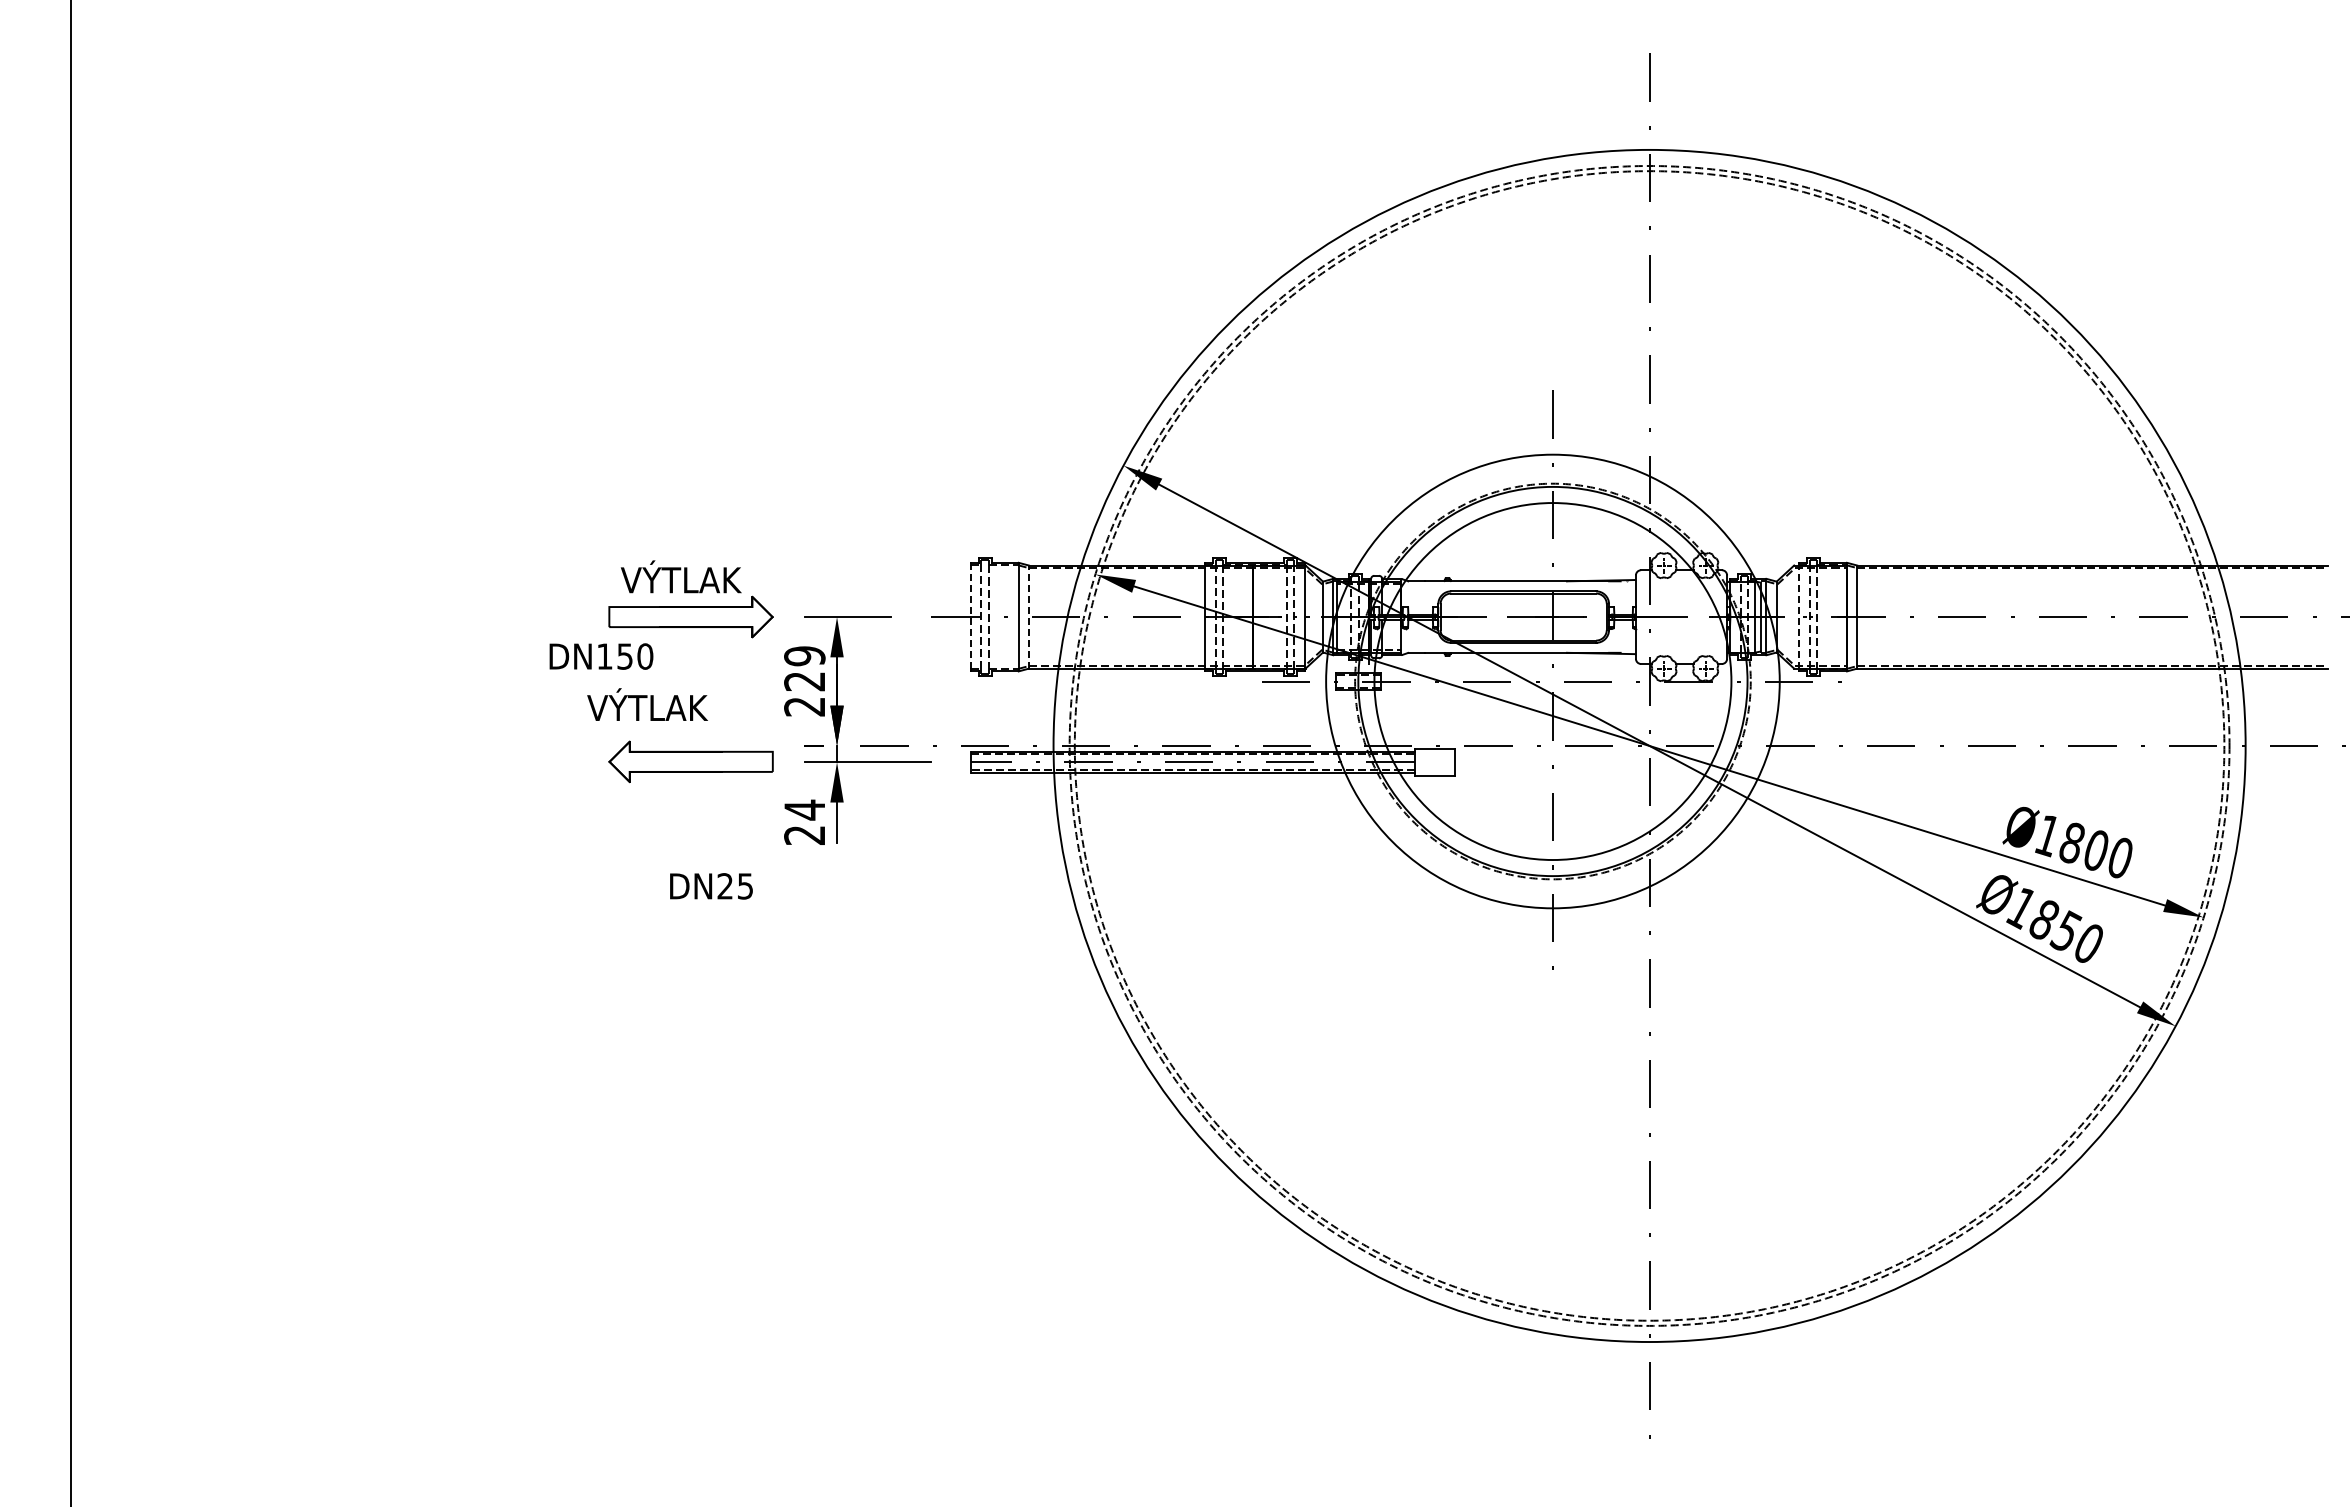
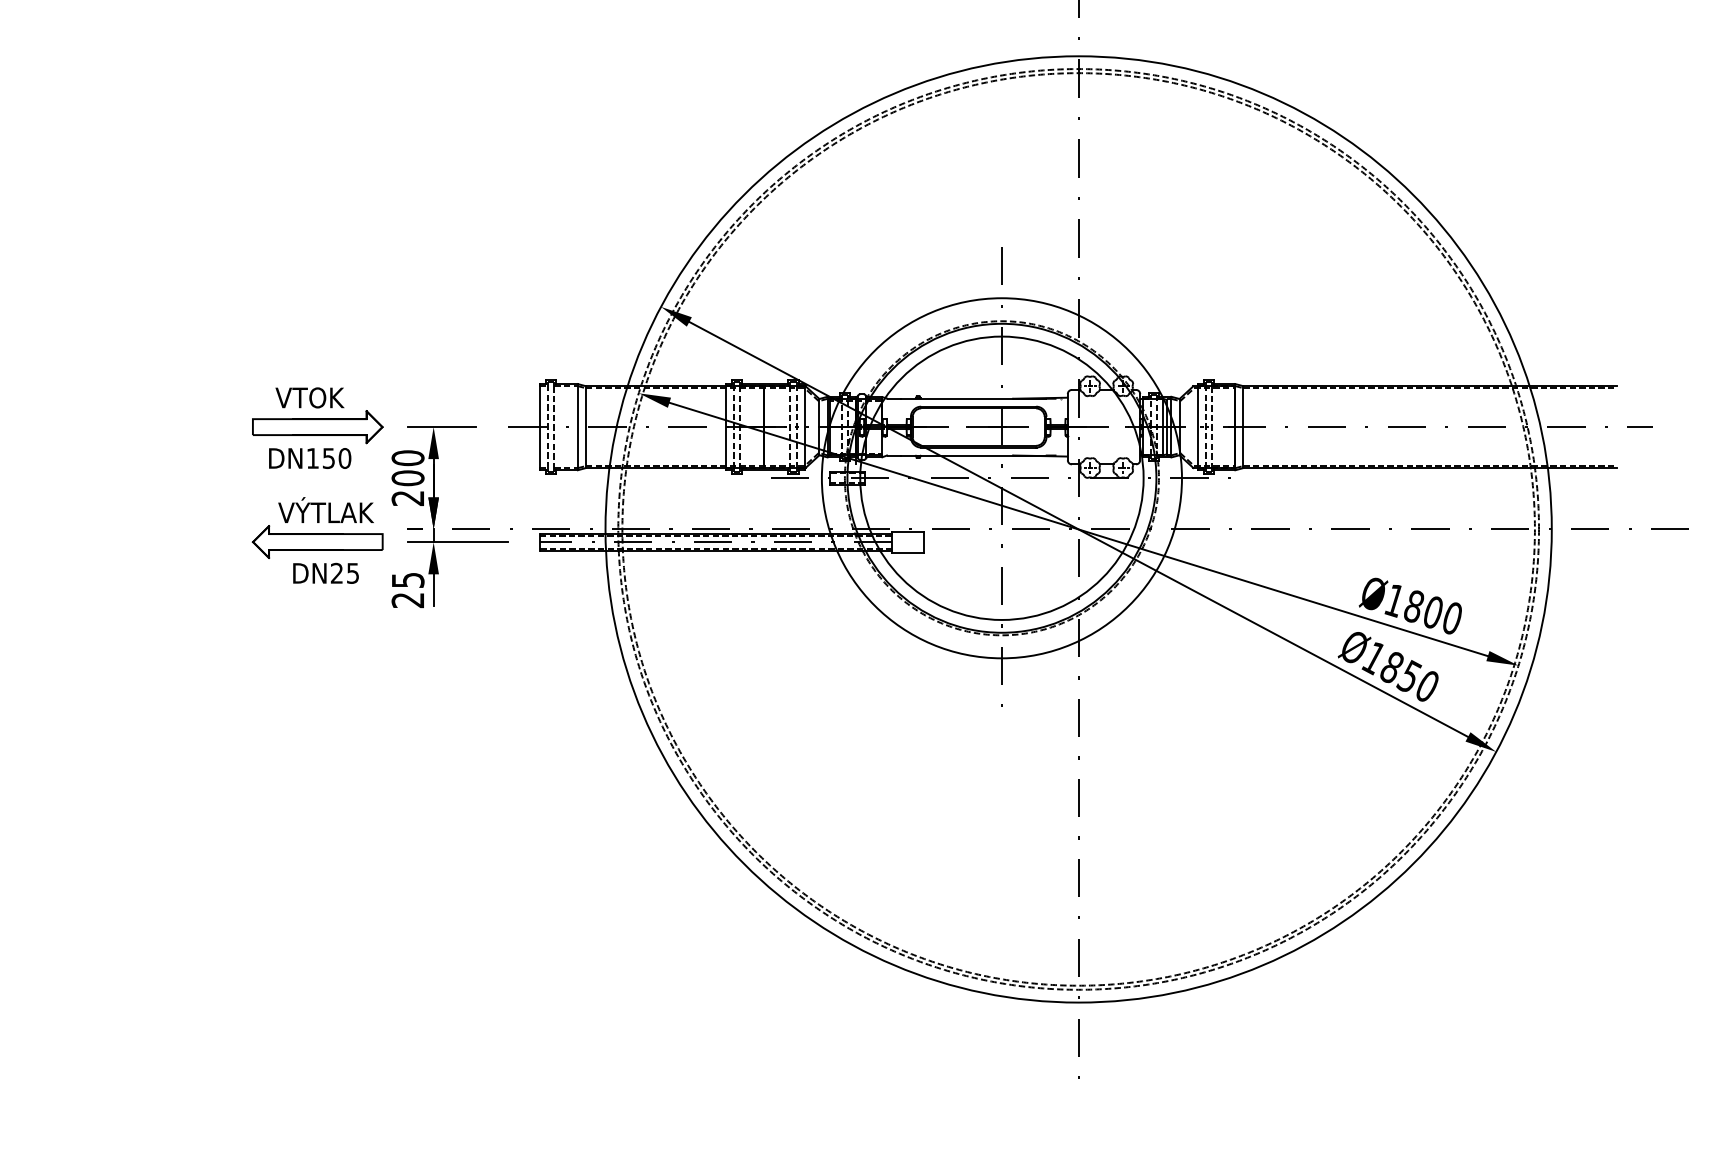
text: (680, 576) -> (309, 394), VÝTLAK -> VTOK
line: (971, 617) -> (540, 427), dashed -> solid
line: (1028, 617) -> (585, 427), dashed -> solid
line: (1799, 617) -> (1197, 427), dashed -> solid
text: (601, 656) -> (310, 458), moved
text: (804, 668) -> (407, 467), 229 -> 200
text: (647, 704) -> (326, 510), moved
text: (804, 809) -> (407, 579), 24 -> 25
text: (711, 886) -> (326, 573), moved

